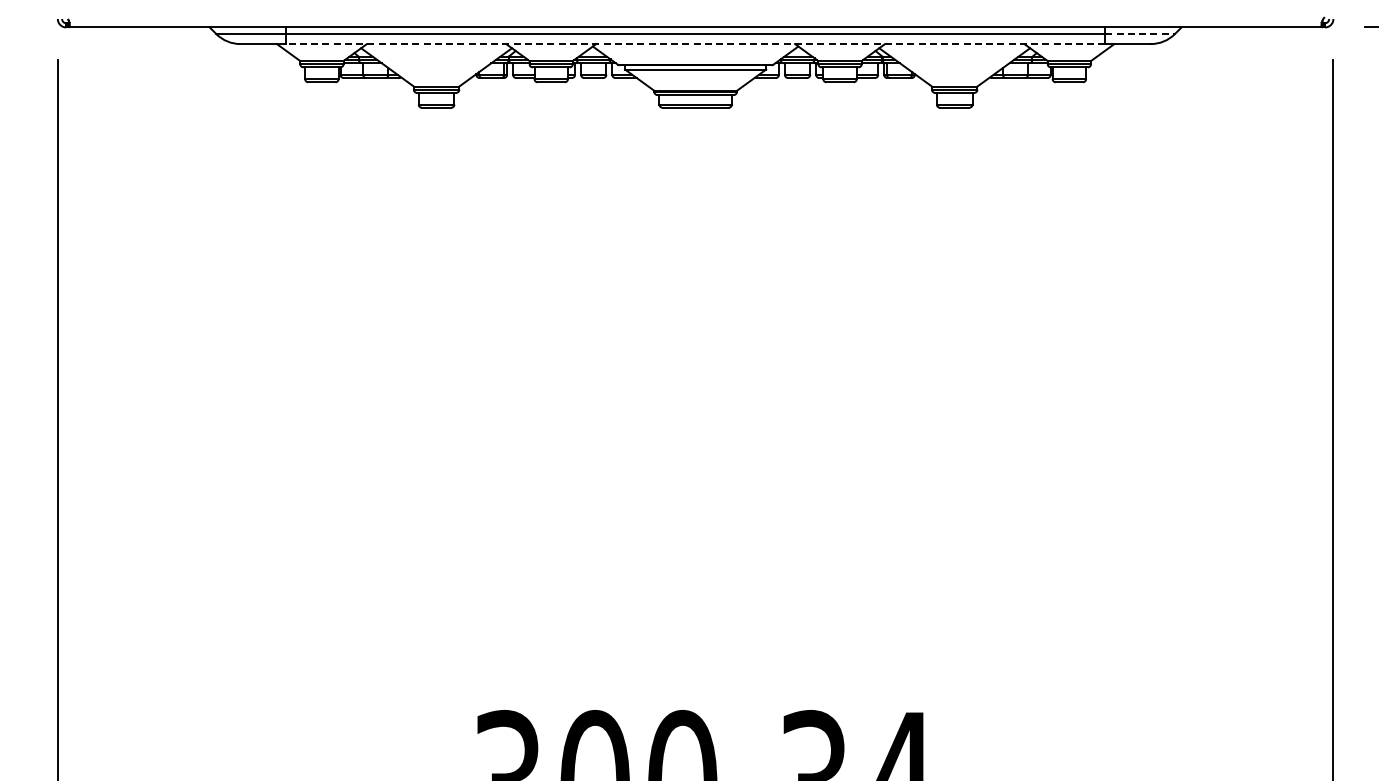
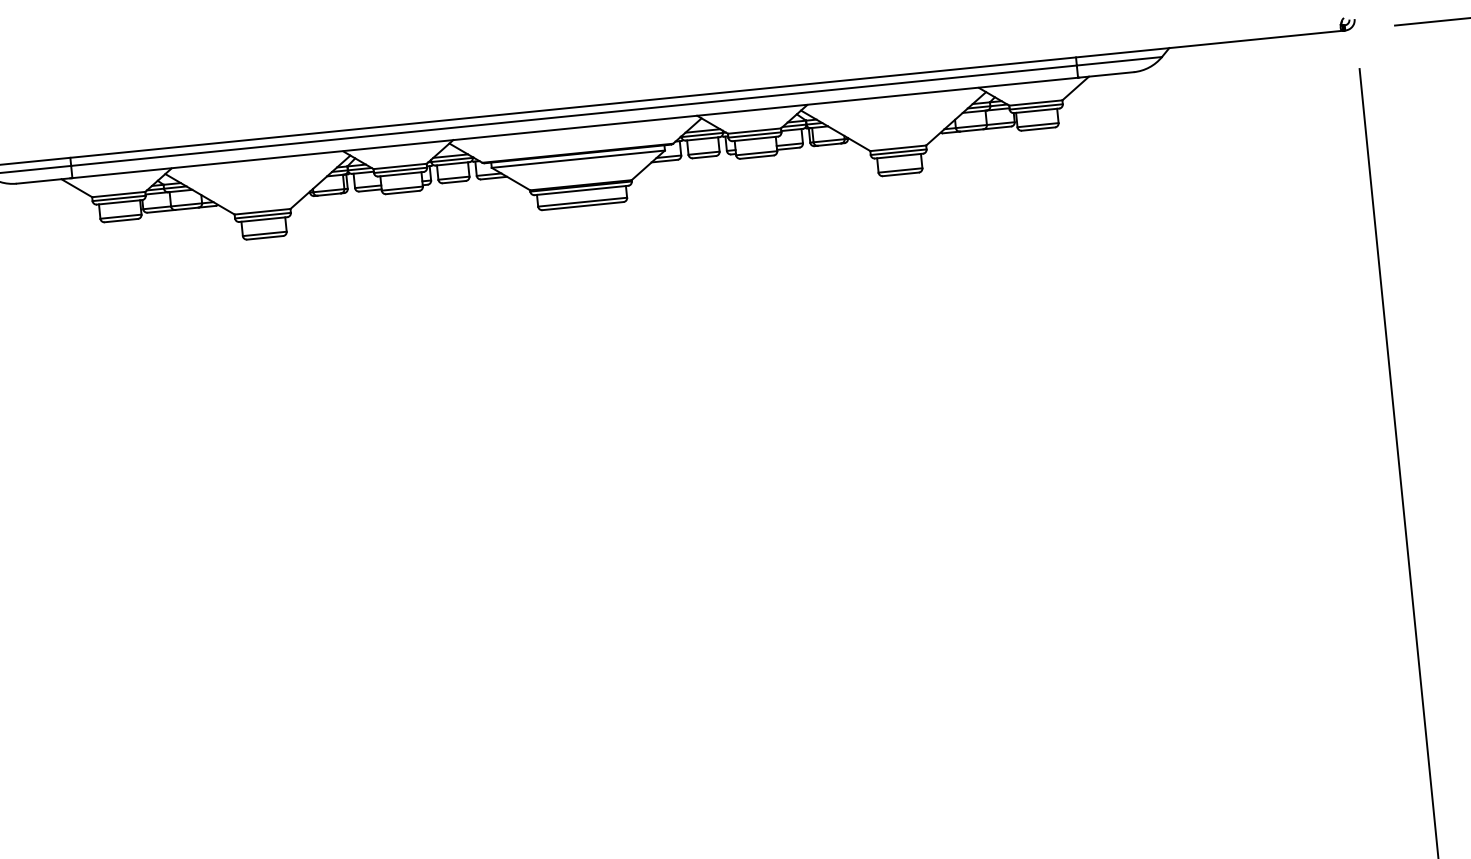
line: (1140, 34) -> (1119, 61), dashed -> solid
line: (695, 44) -> (575, 128), dashed -> solid

